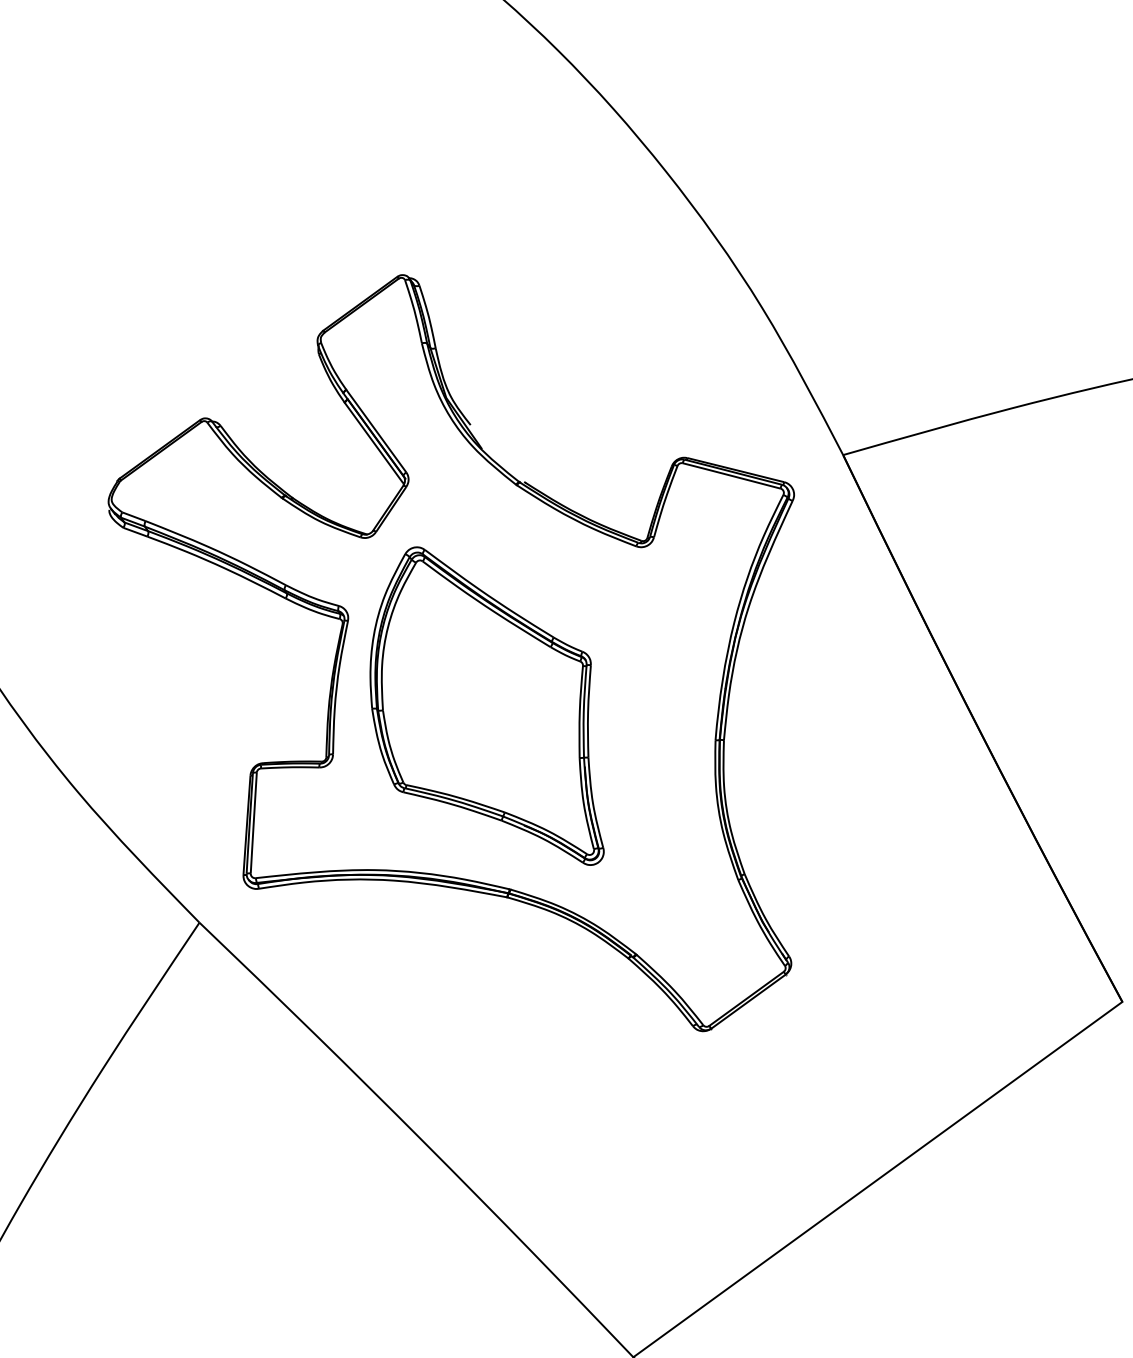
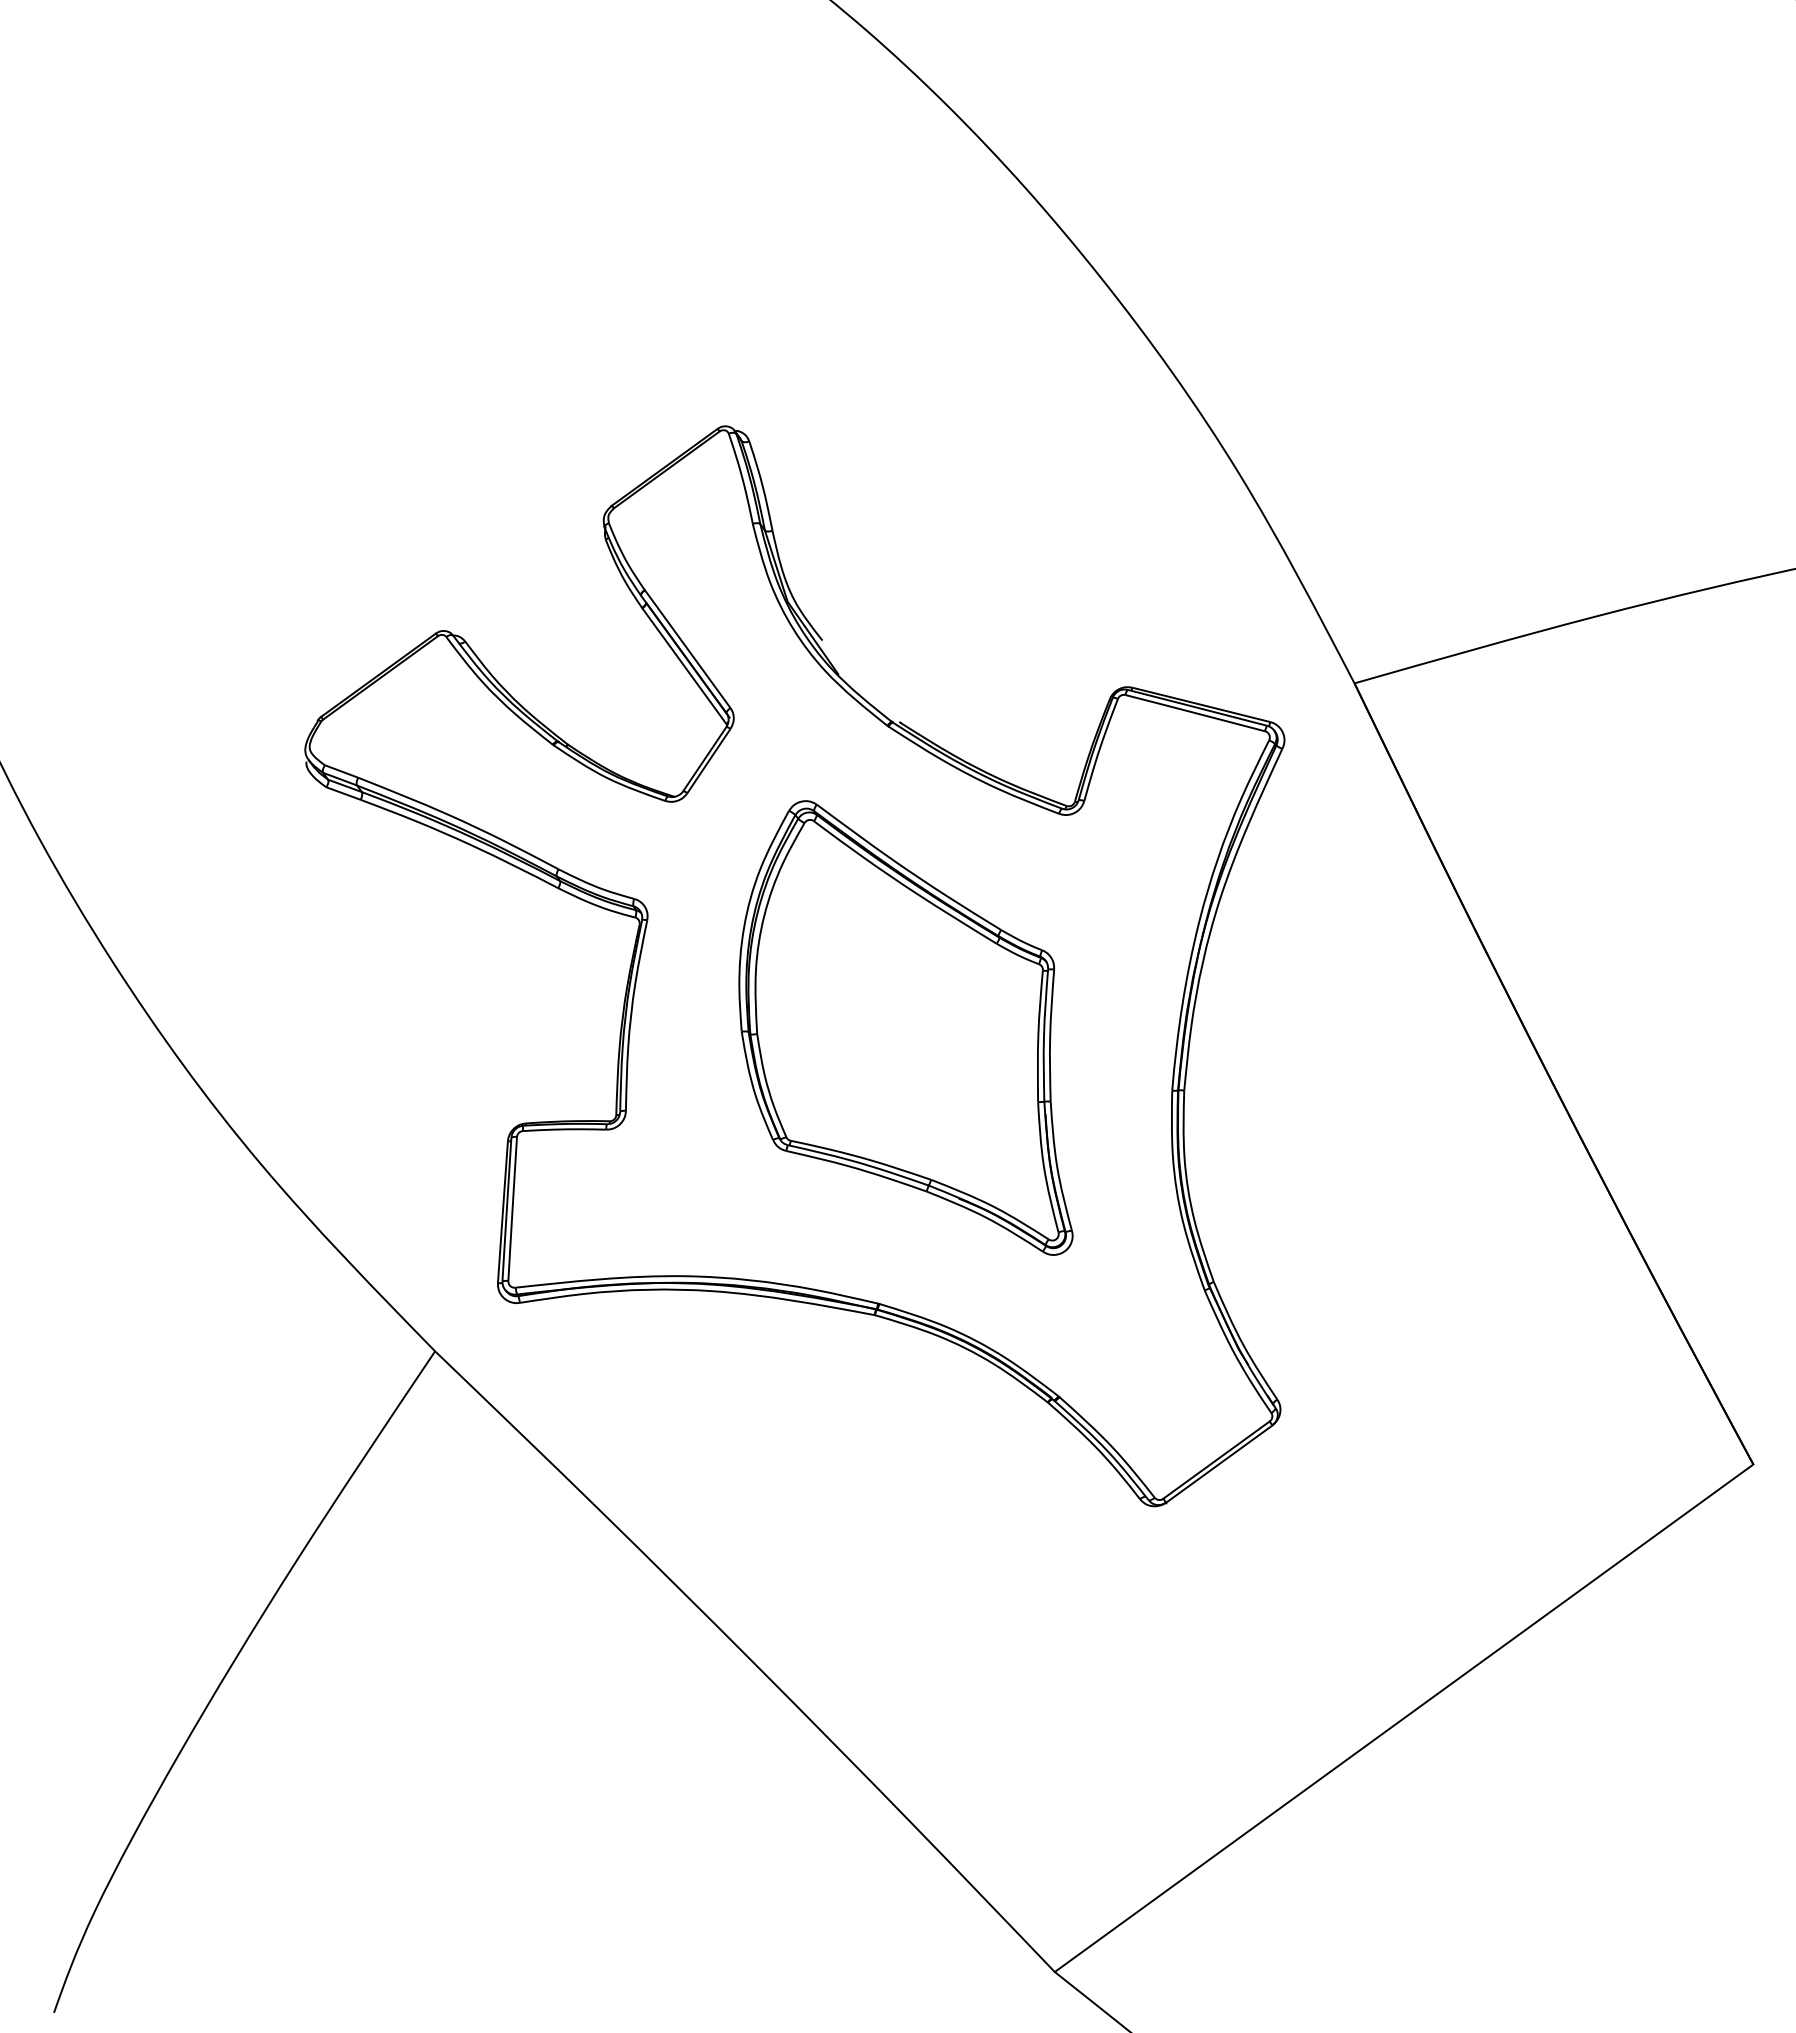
part: (486, 705) -> (905, 1027), moved

